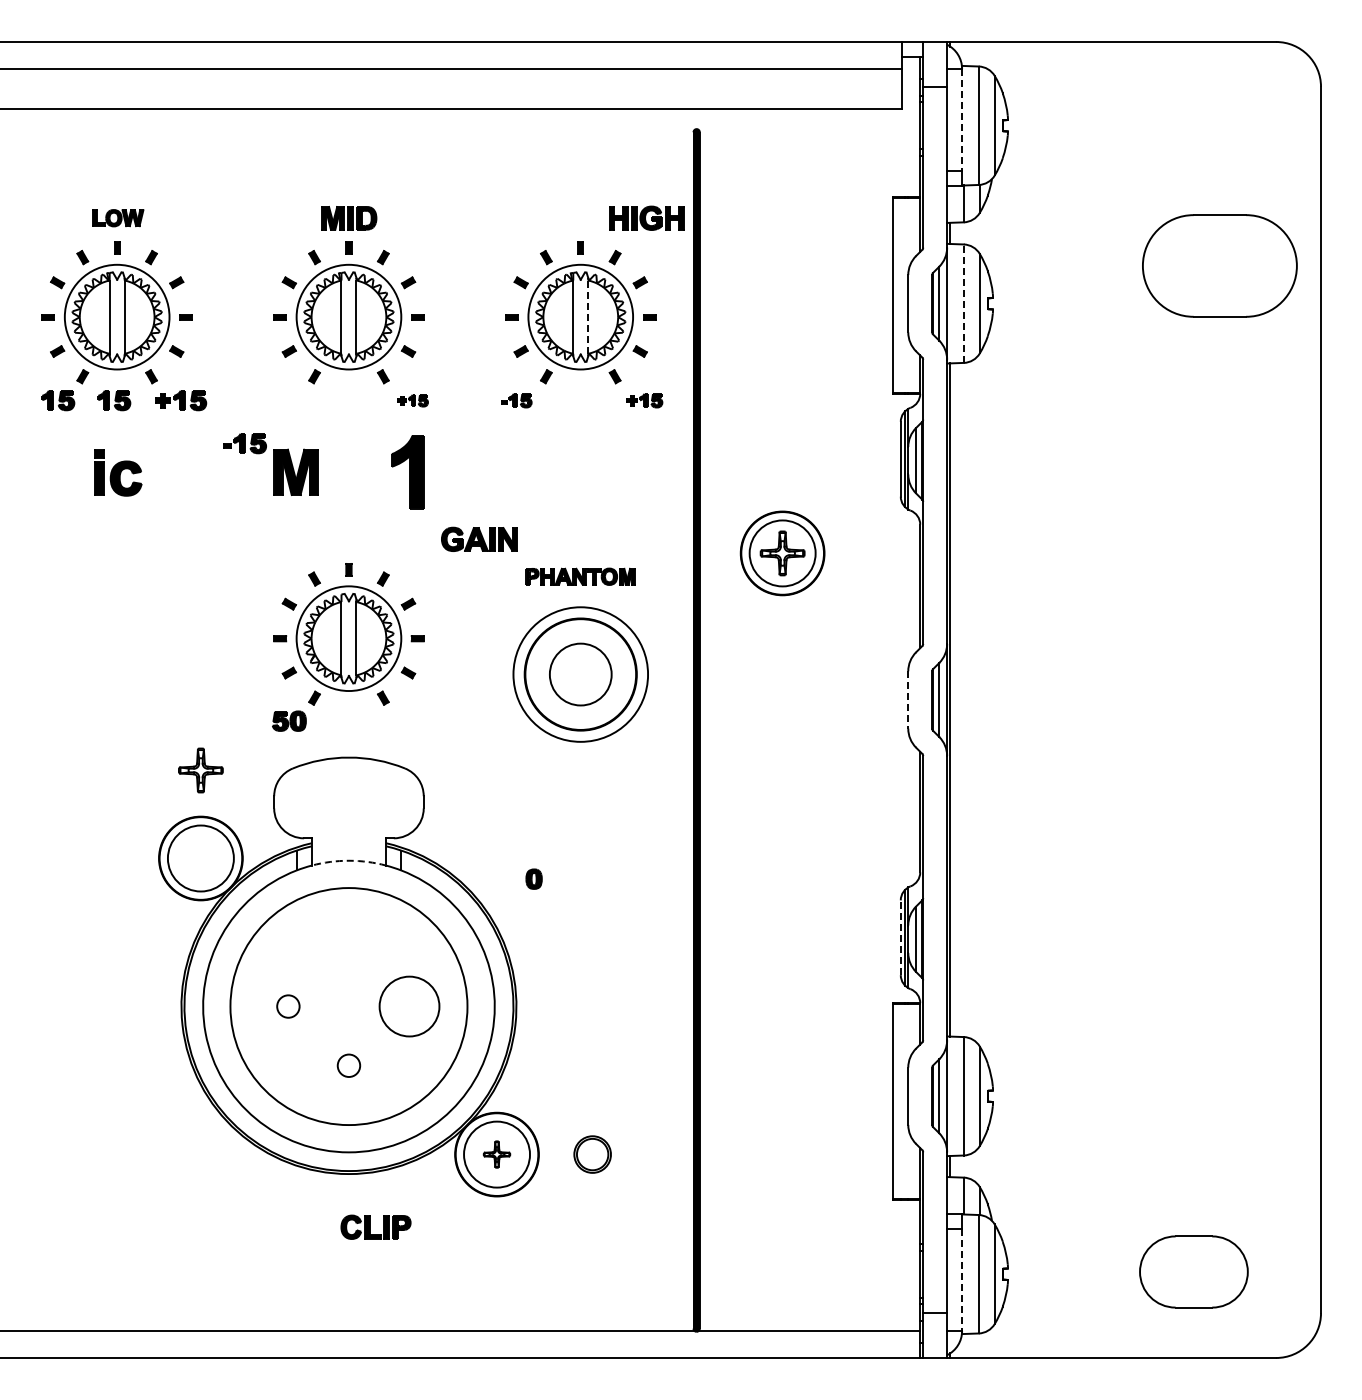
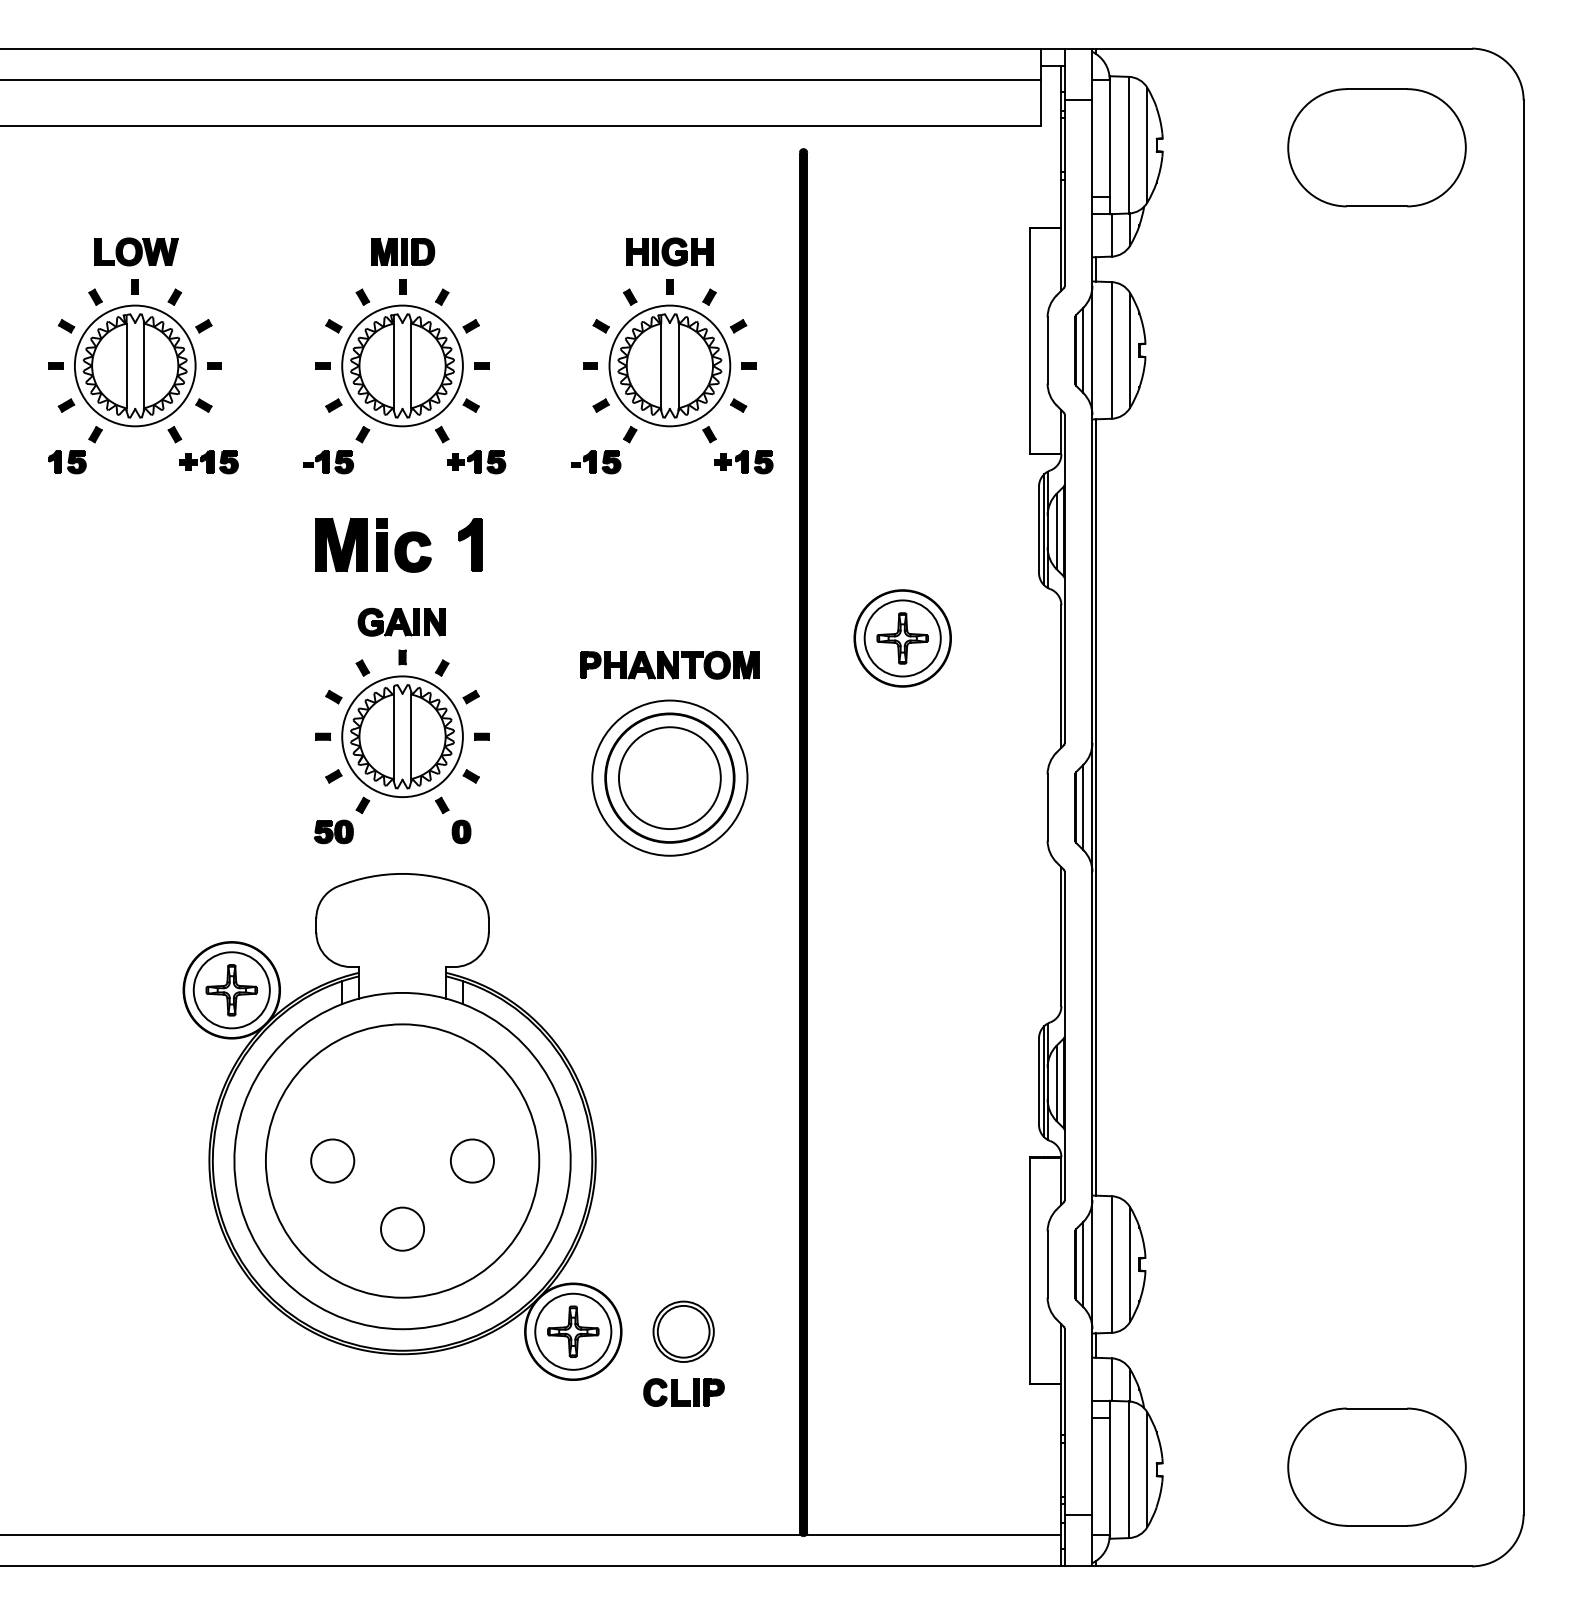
line: (962, 119) -> (1110, 138), dashed -> solid
part: (118, 217) -> (136, 251), size x1.43
part: (646, 217) -> (669, 251), moved
part: (1219, 265) -> (1376, 147), moved
line: (963, 303) -> (1111, 350), dashed -> solid
line: (588, 317) -> (678, 366), dashed -> solid
part: (114, 400) -> (132, 462), removed
part: (412, 400) -> (475, 462), size x1.67
part: (516, 400) -> (595, 462), size x1.43
part: (644, 400) -> (743, 462), size x1.43
part: (244, 443) -> (328, 462), moved
part: (118, 472) -> (404, 545), moved
part: (407, 472) -> (470, 545), size x0.62
part: (479, 538) -> (402, 621), moved
part: (580, 576) -> (669, 665), size x1.43
circle: (580, 674) -> (669, 778), size x1.43
line: (908, 700) -> (1047, 808), dashed -> solid
part: (200, 770) -> (231, 990), moved
arc: (348, 860) -> (402, 992), dashed -> solid
part: (533, 878) -> (460, 831), moved
line: (900, 937) -> (1038, 1081), dashed -> solid
circle: (288, 1006) -> (332, 1160), size x1.67
circle: (409, 1006) -> (472, 1160), size x0.62
circle: (348, 1065) -> (402, 1229), size x1.67
part: (496, 1154) -> (572, 1331), size x1.67
part: (592, 1154) -> (683, 1331), size x1.43
part: (375, 1226) -> (683, 1391), moved
part: (1193, 1271) -> (1376, 1466), size x1.43
line: (962, 1280) -> (1110, 1476), dashed -> solid

